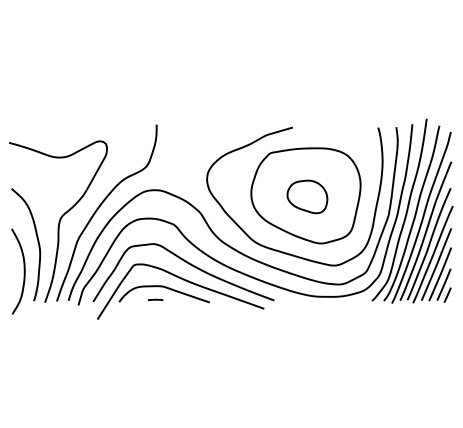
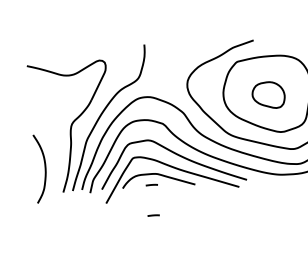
curve: (37, 242) -> (54, 144), removed
line: (155, 337) -> (153, 215), added

